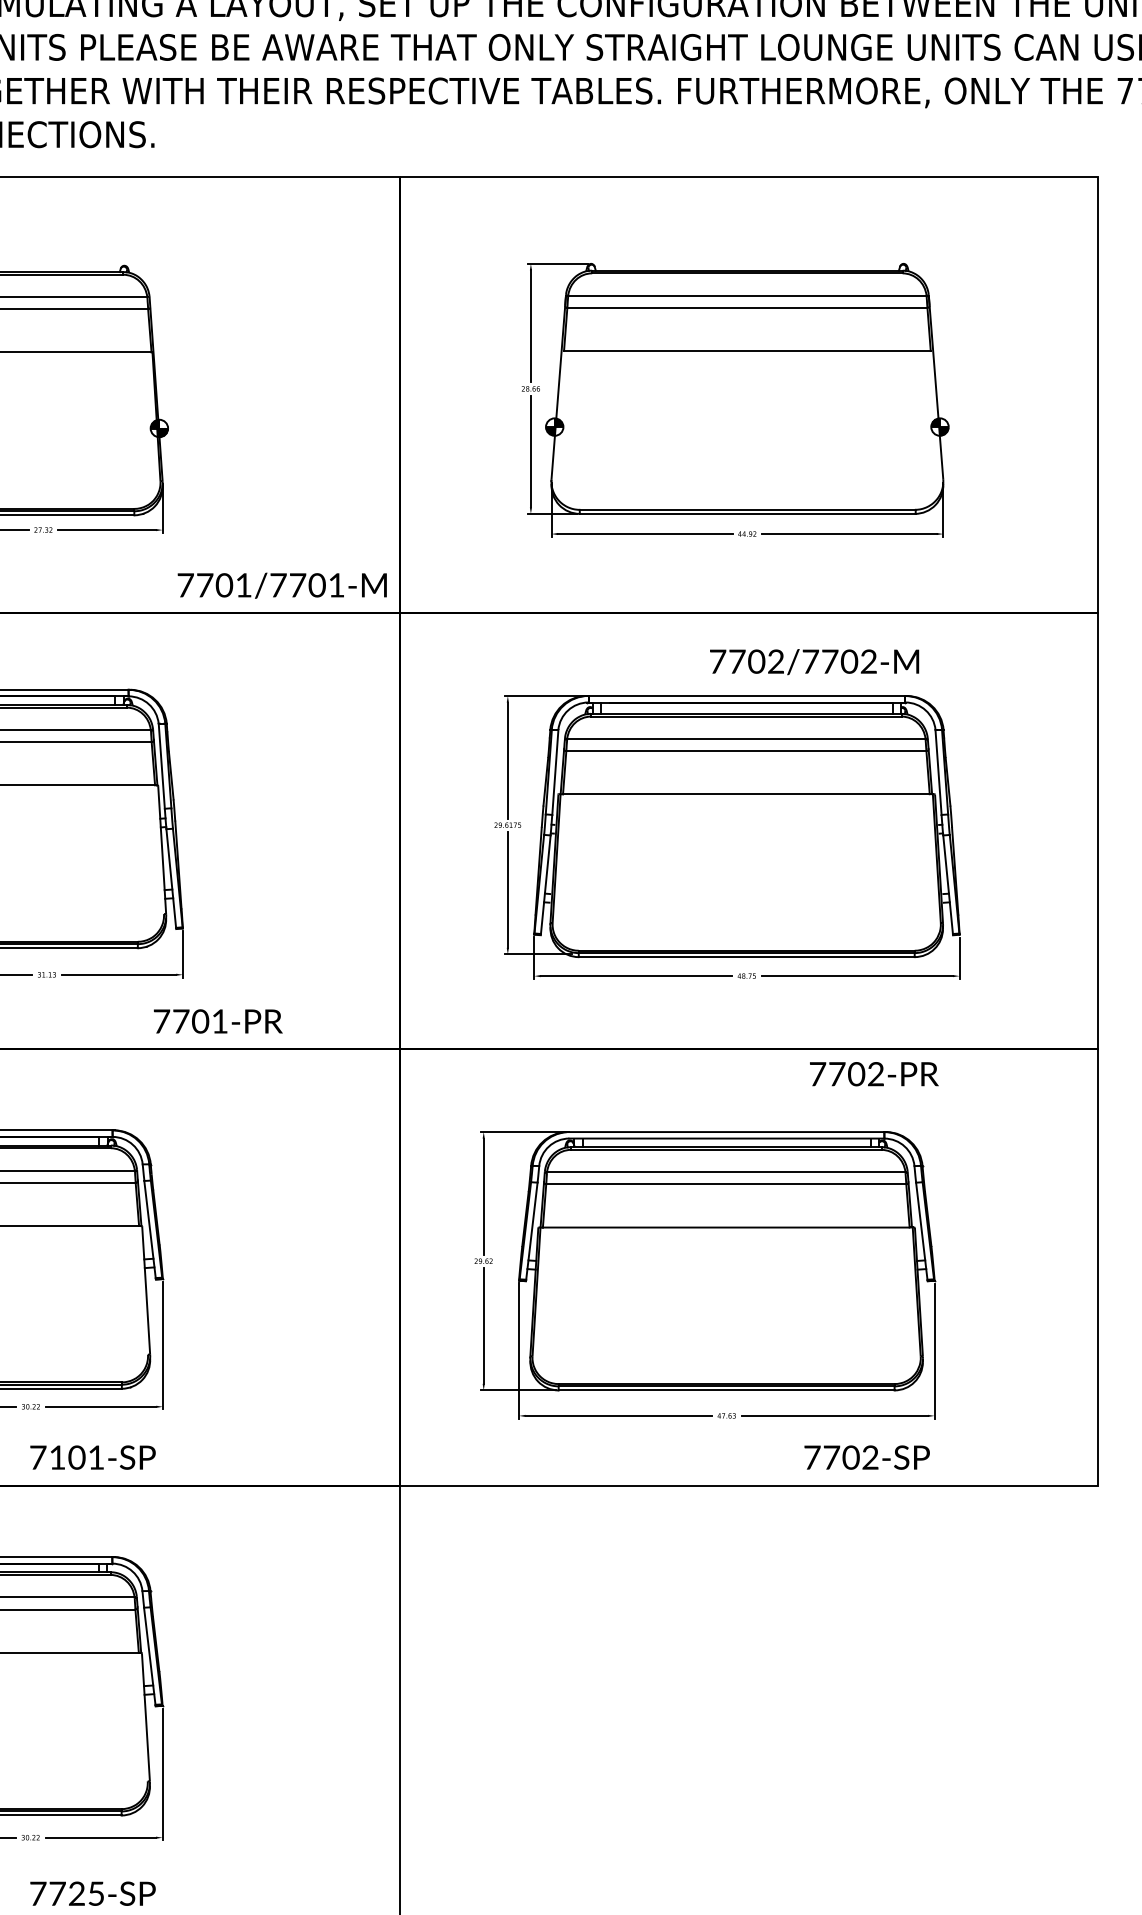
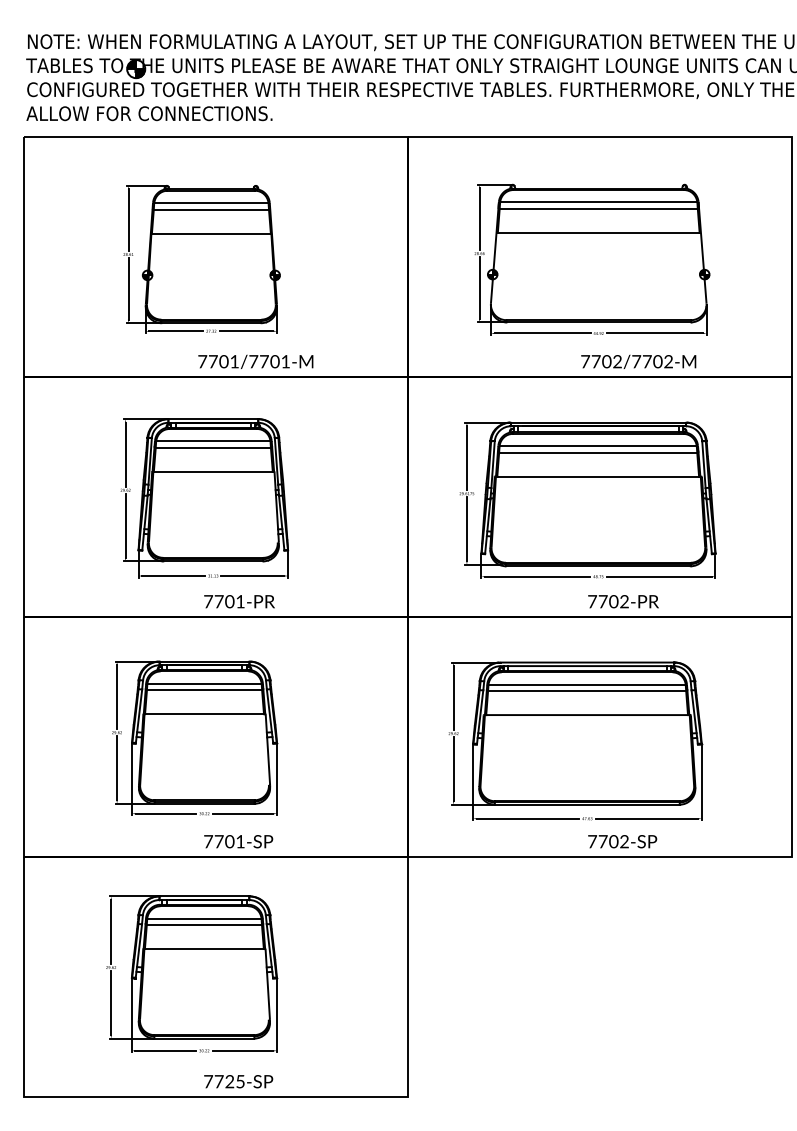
text: (281, 584) -> (255, 361), moved
text: (814, 661) -> (638, 361), moved
text: (218, 1021) -> (239, 601), moved
text: (874, 1073) -> (623, 601), moved
text: (56, 1457) -> (218, 841), 7101-SP -> 7701-SP
text: (866, 1457) -> (622, 841), moved

